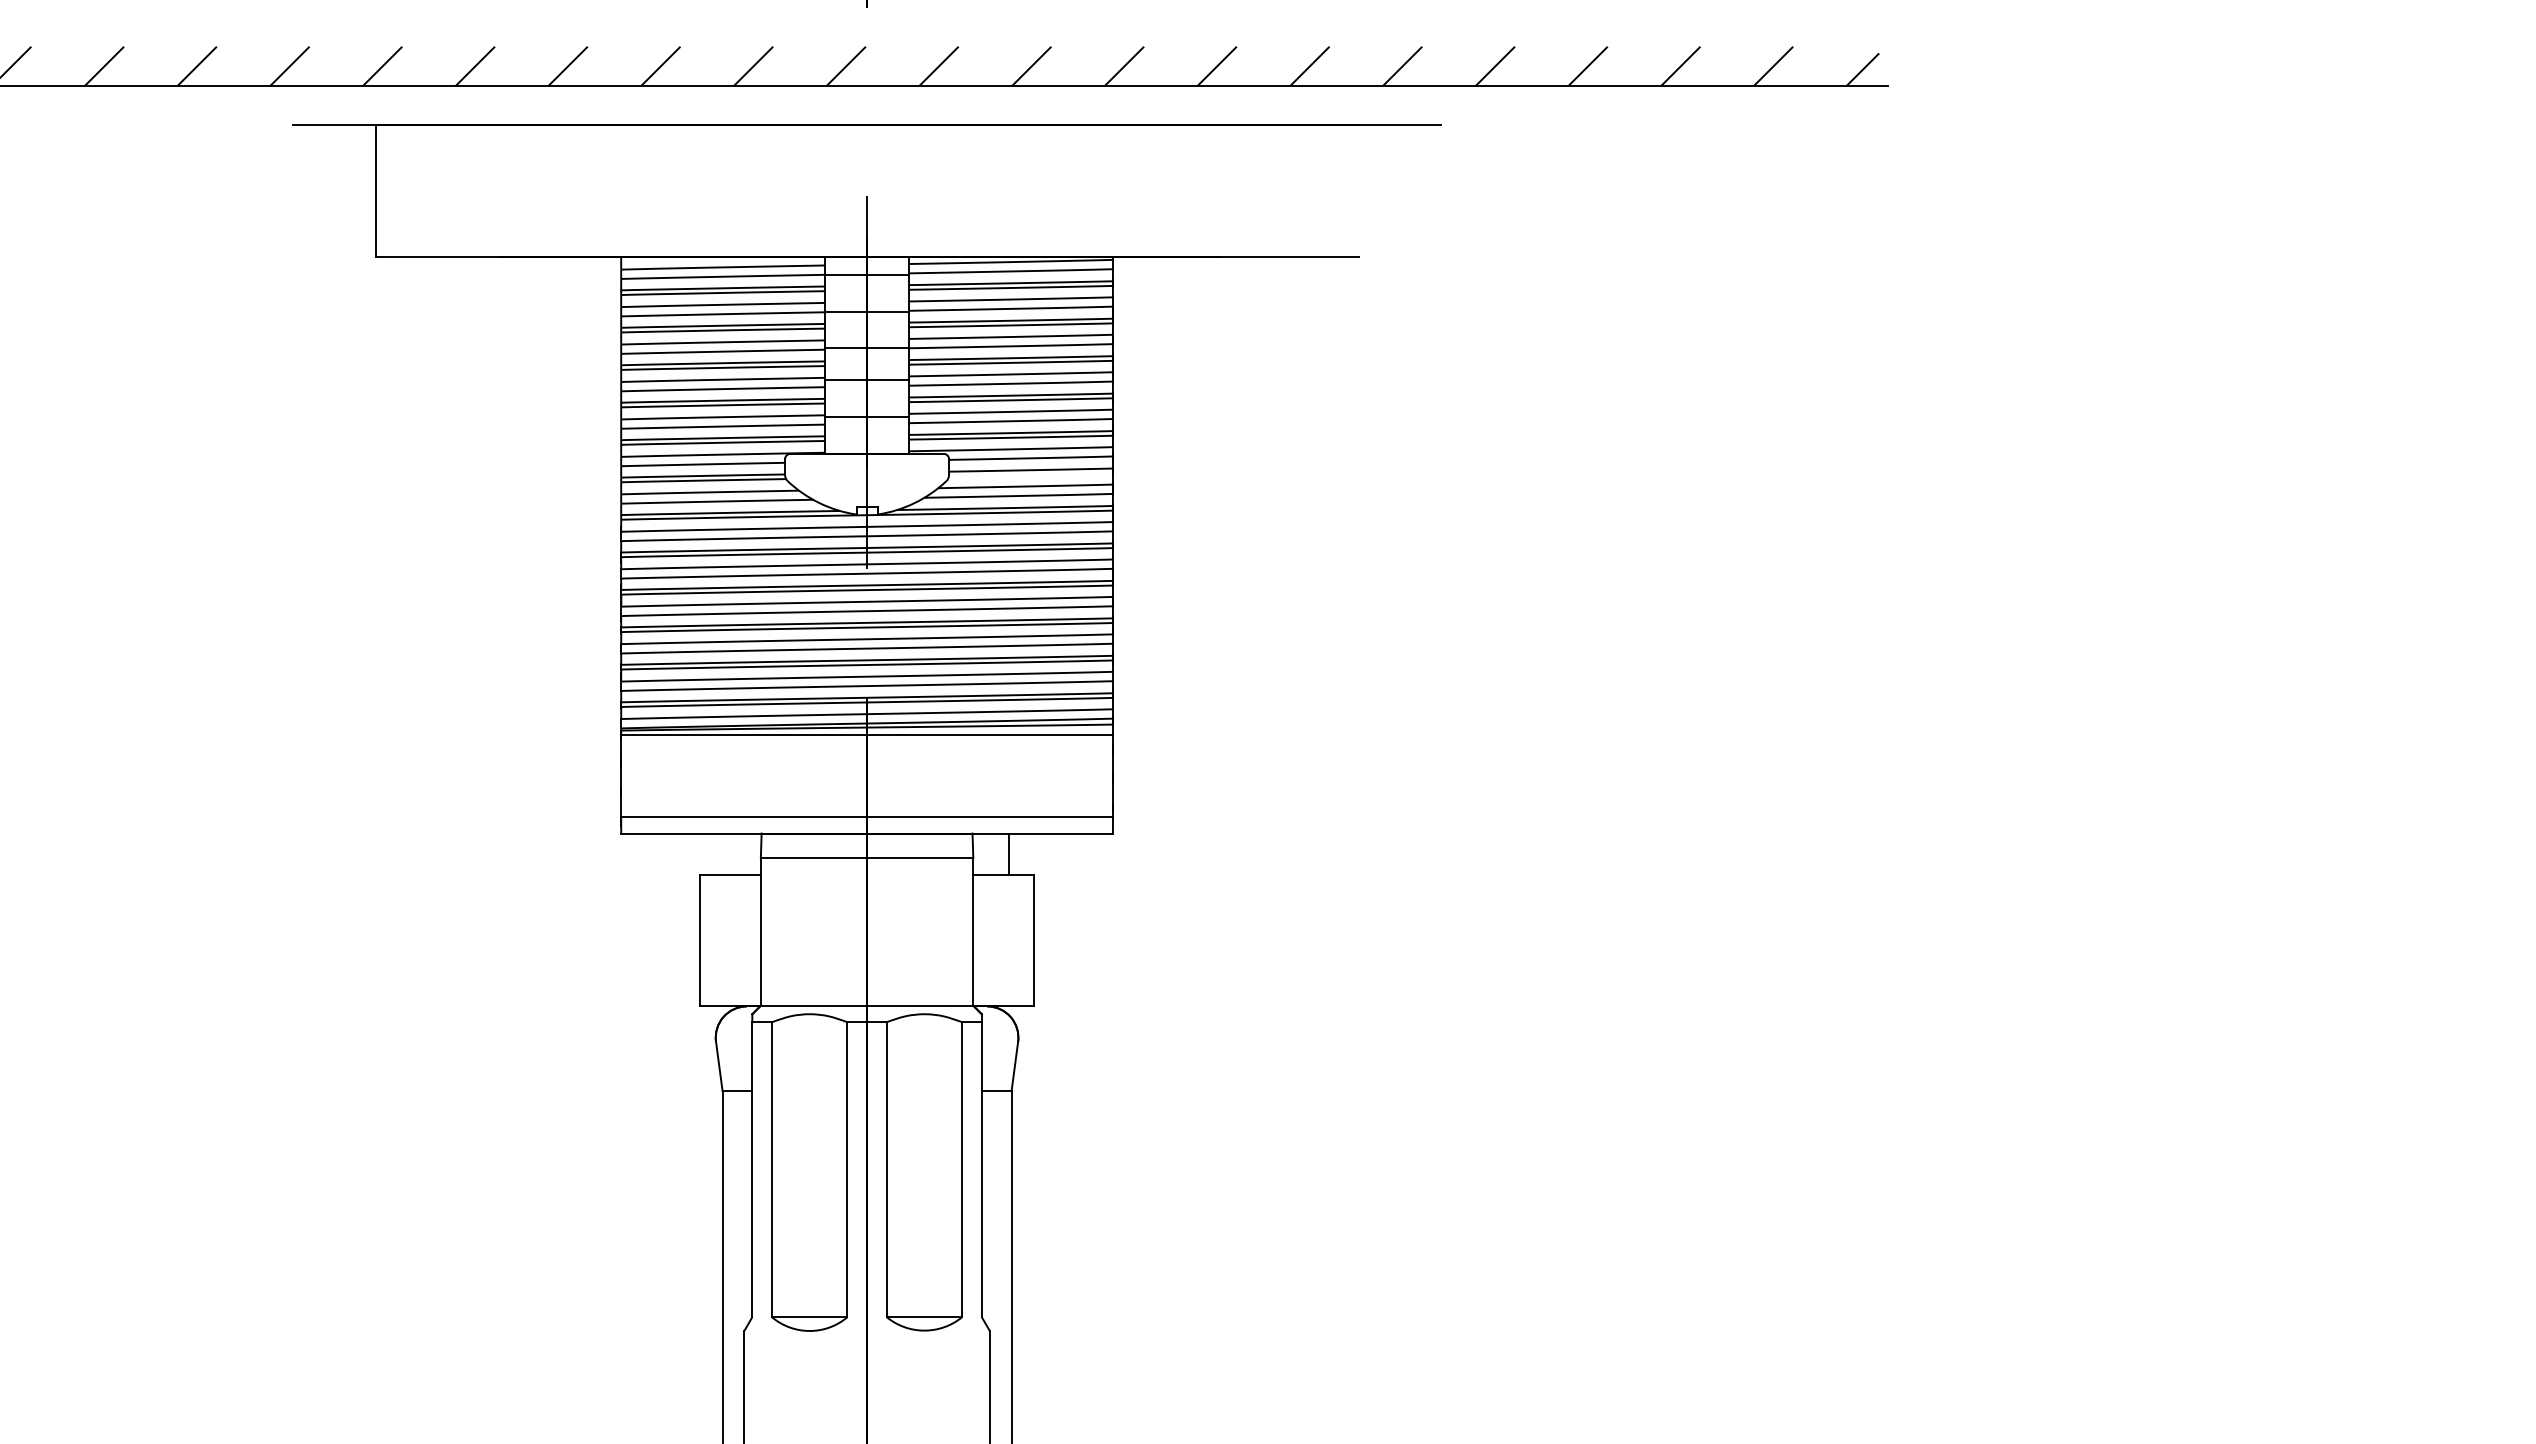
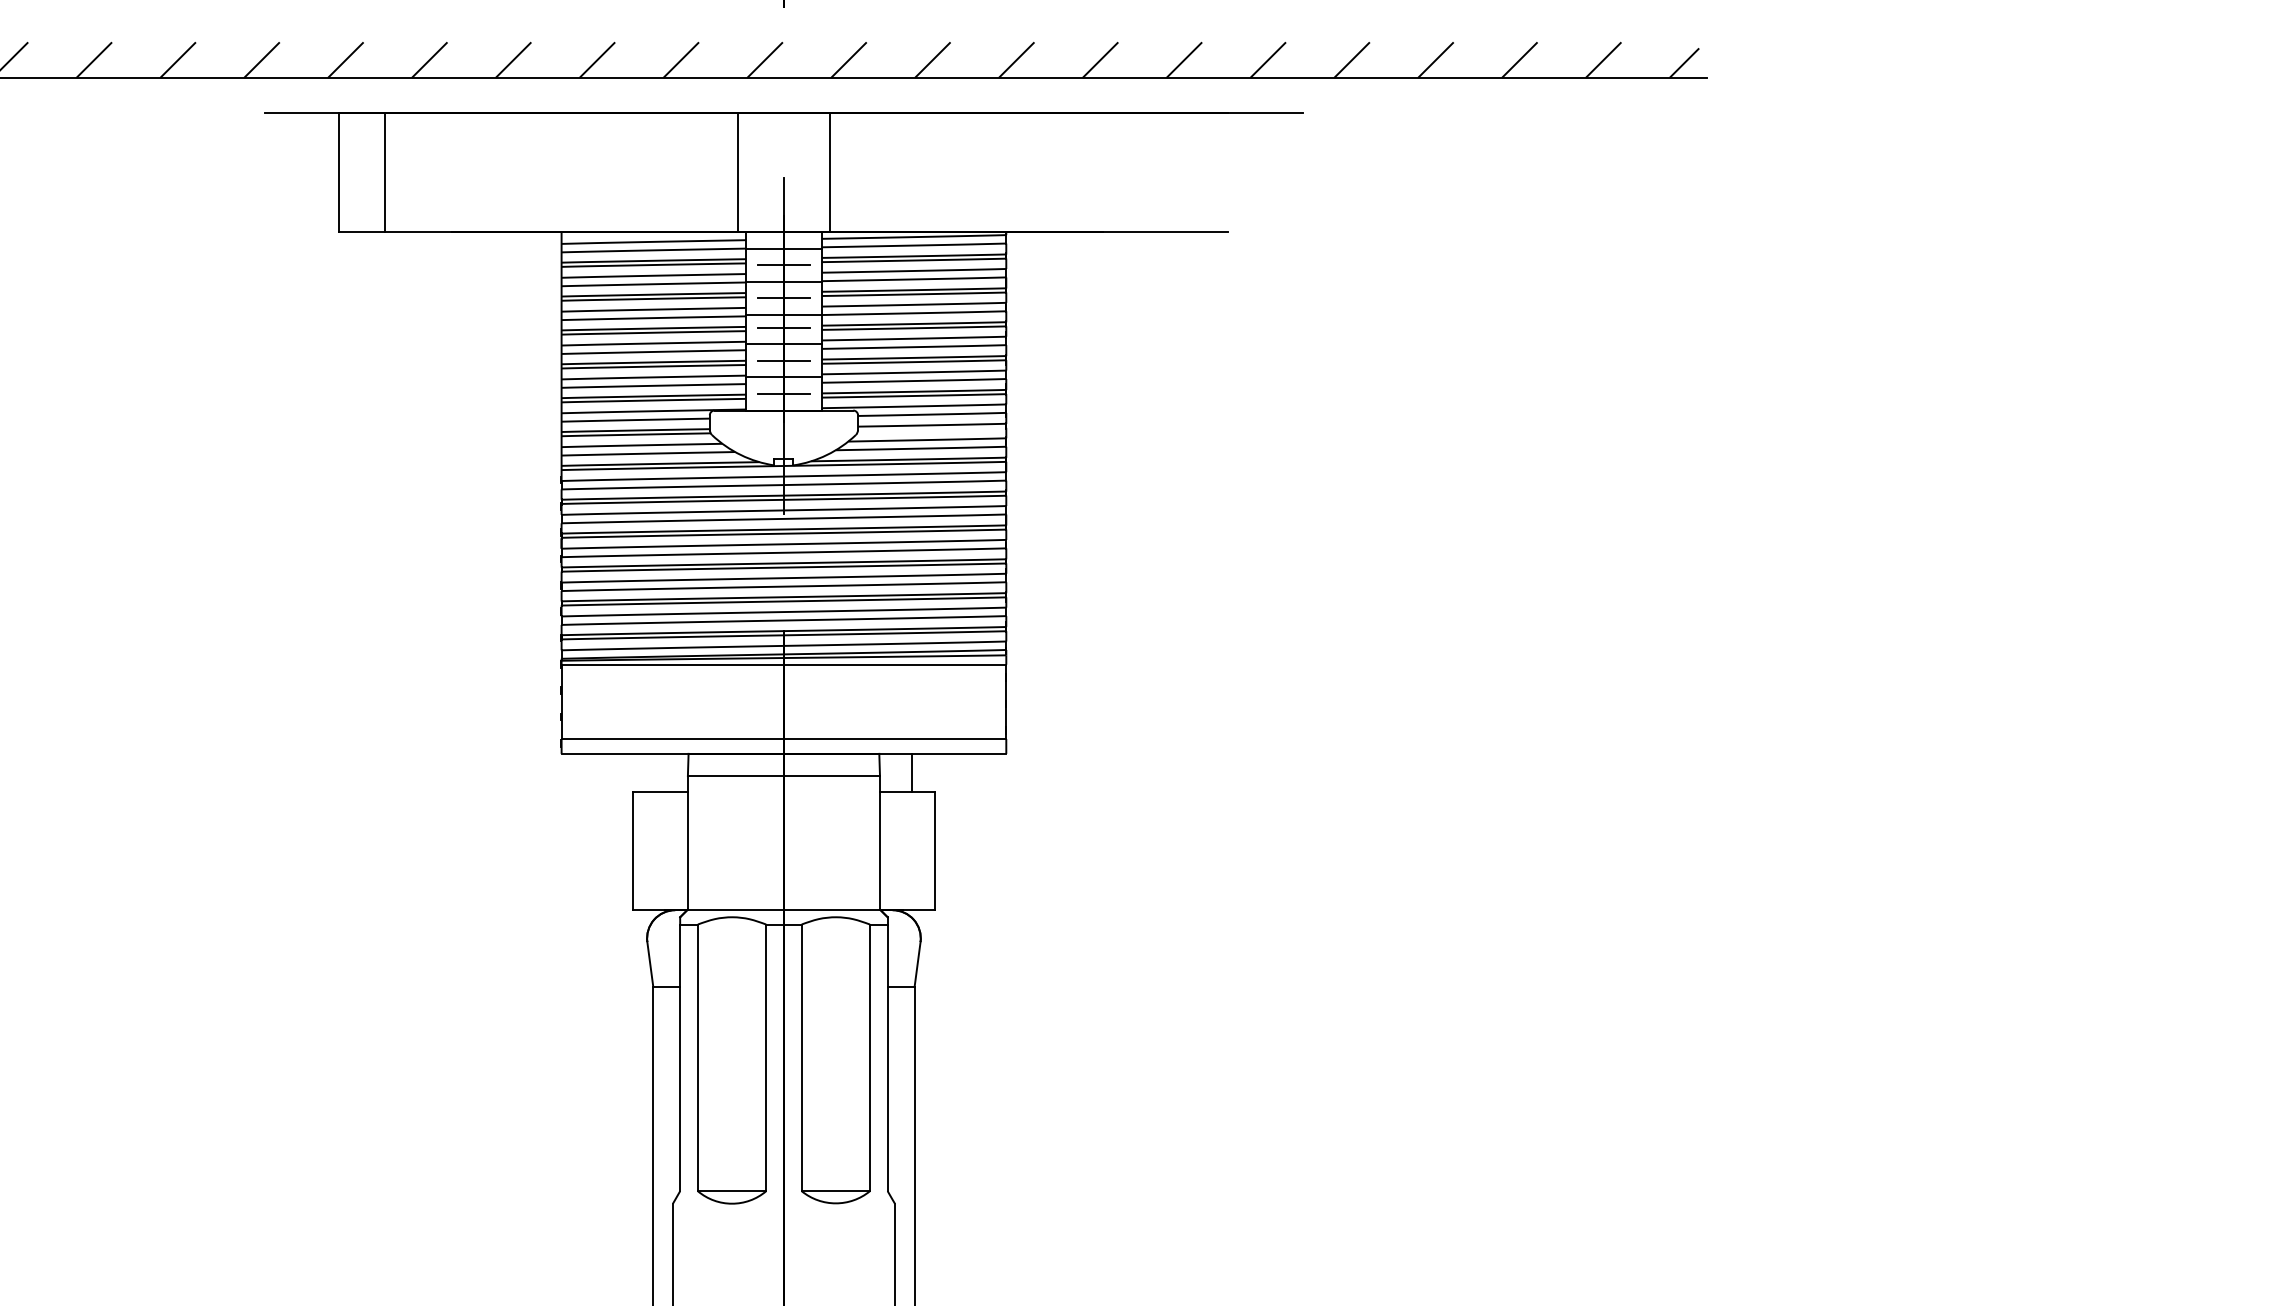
line: (426, 190) -> (385, 172), added
line: (816, 190) -> (738, 172), added
line: (917, 190) -> (829, 172), added
line: (866, 293) -> (783, 265), added
line: (866, 329) -> (783, 298), added
line: (866, 362) -> (783, 327), added
line: (866, 398) -> (783, 360), added
line: (866, 435) -> (783, 393), added

